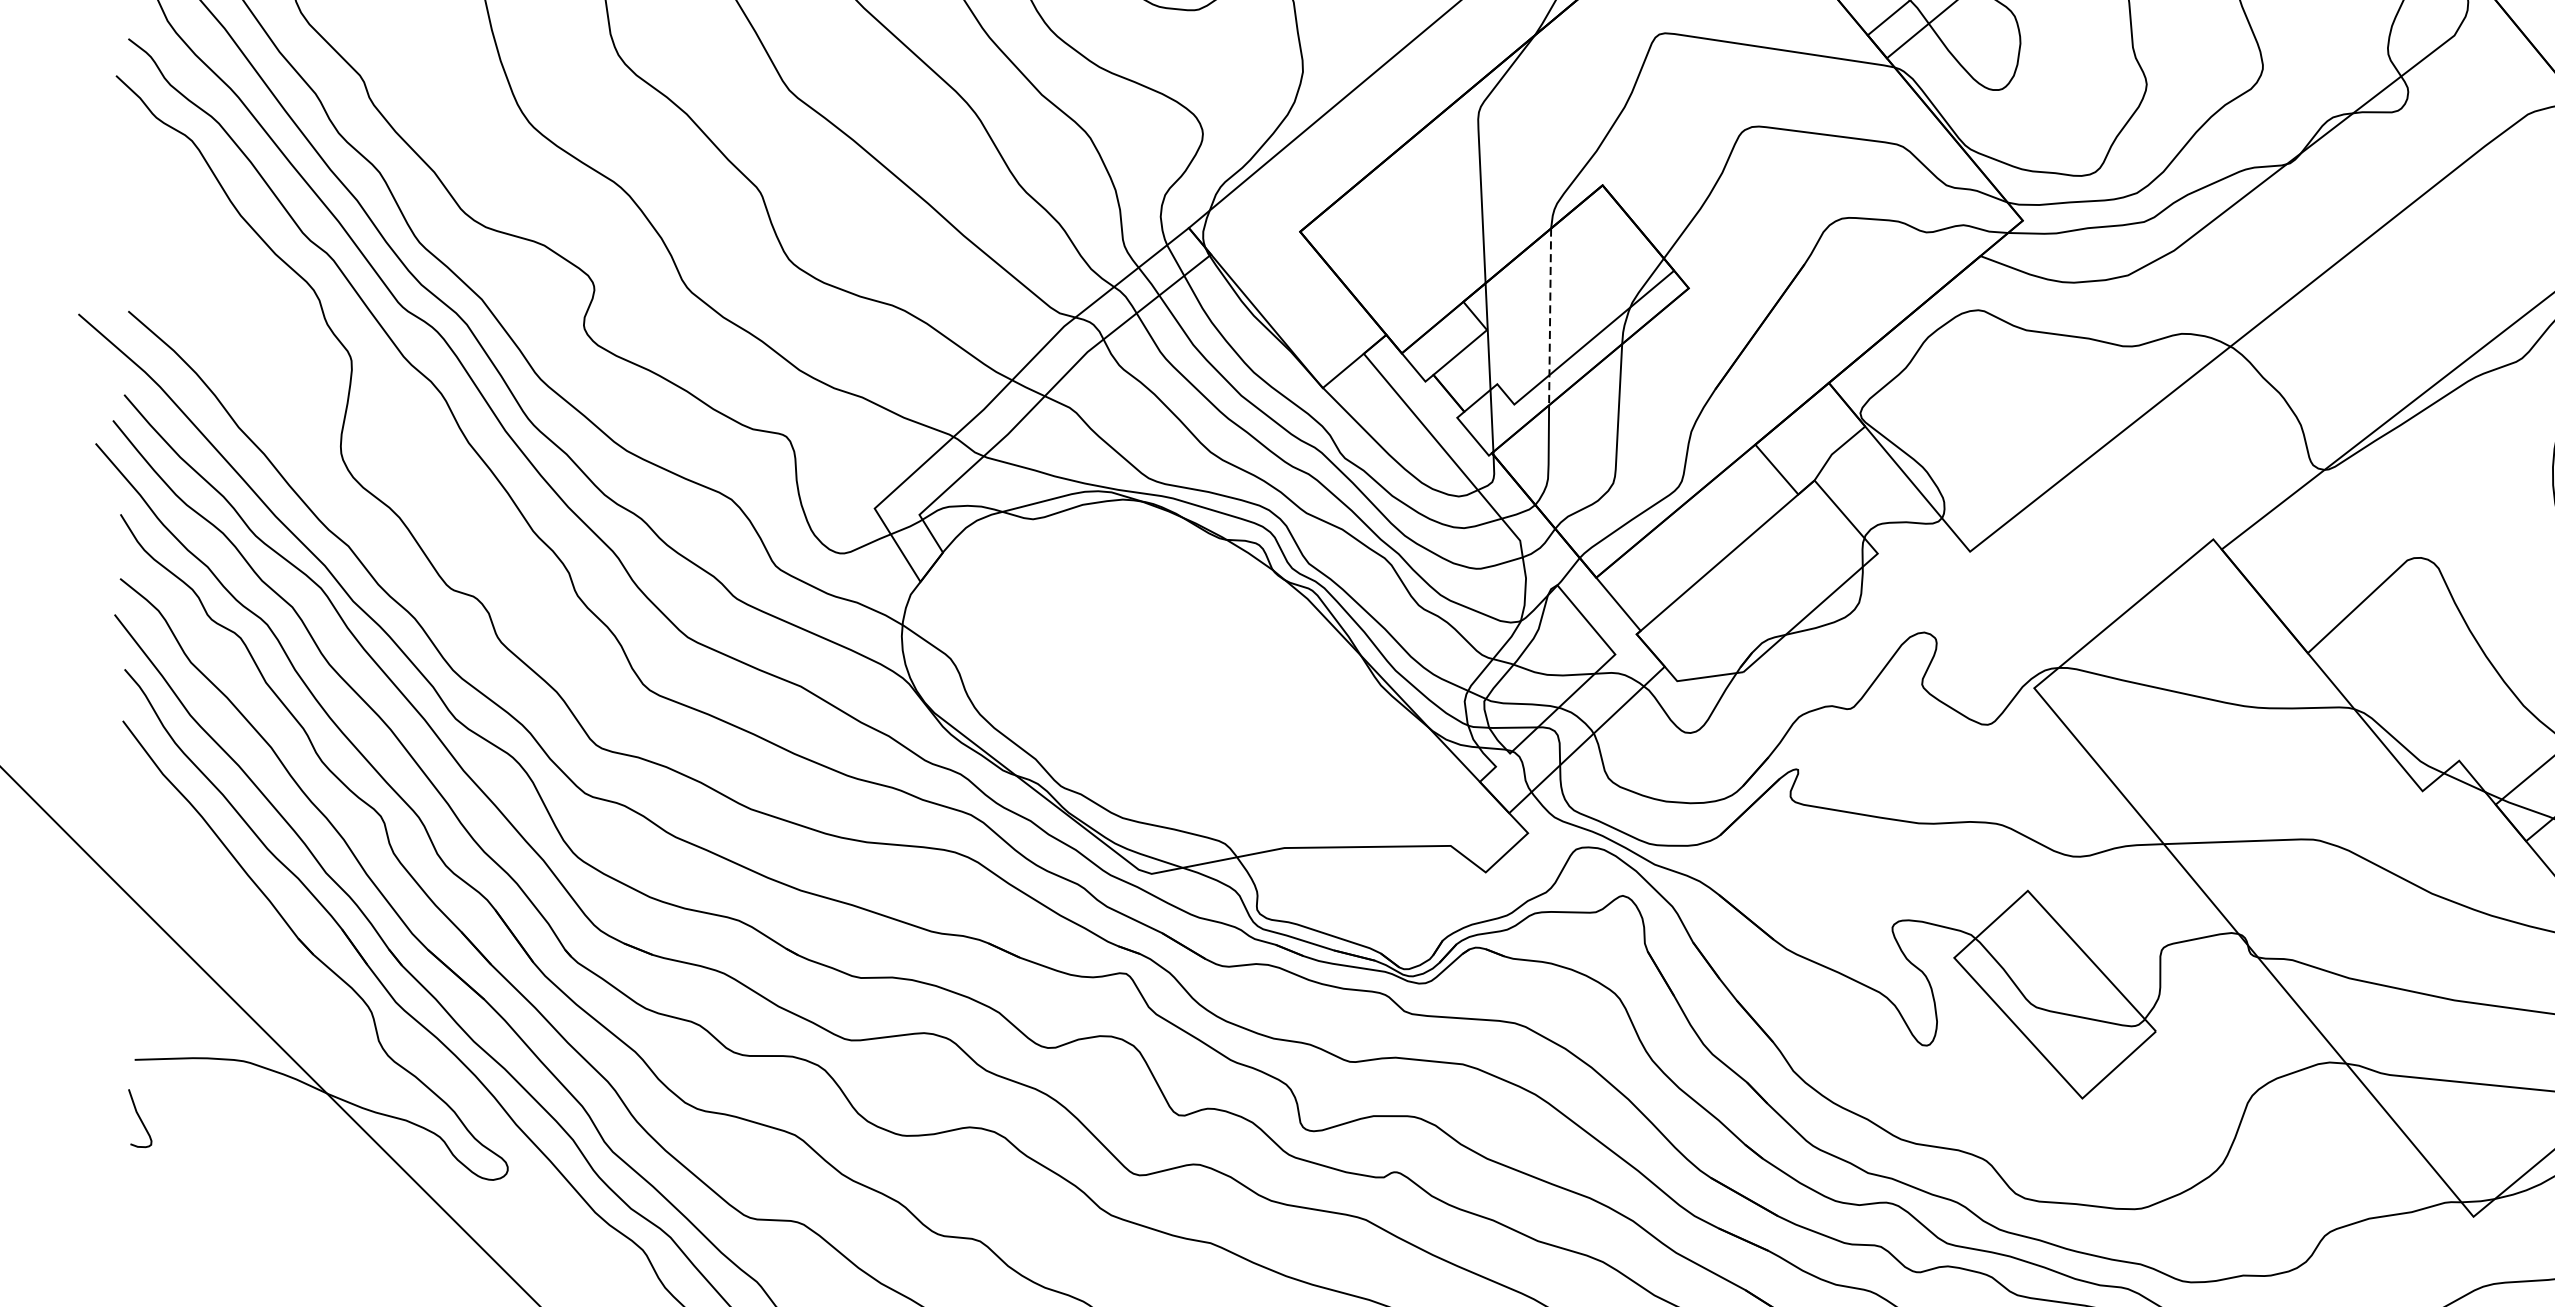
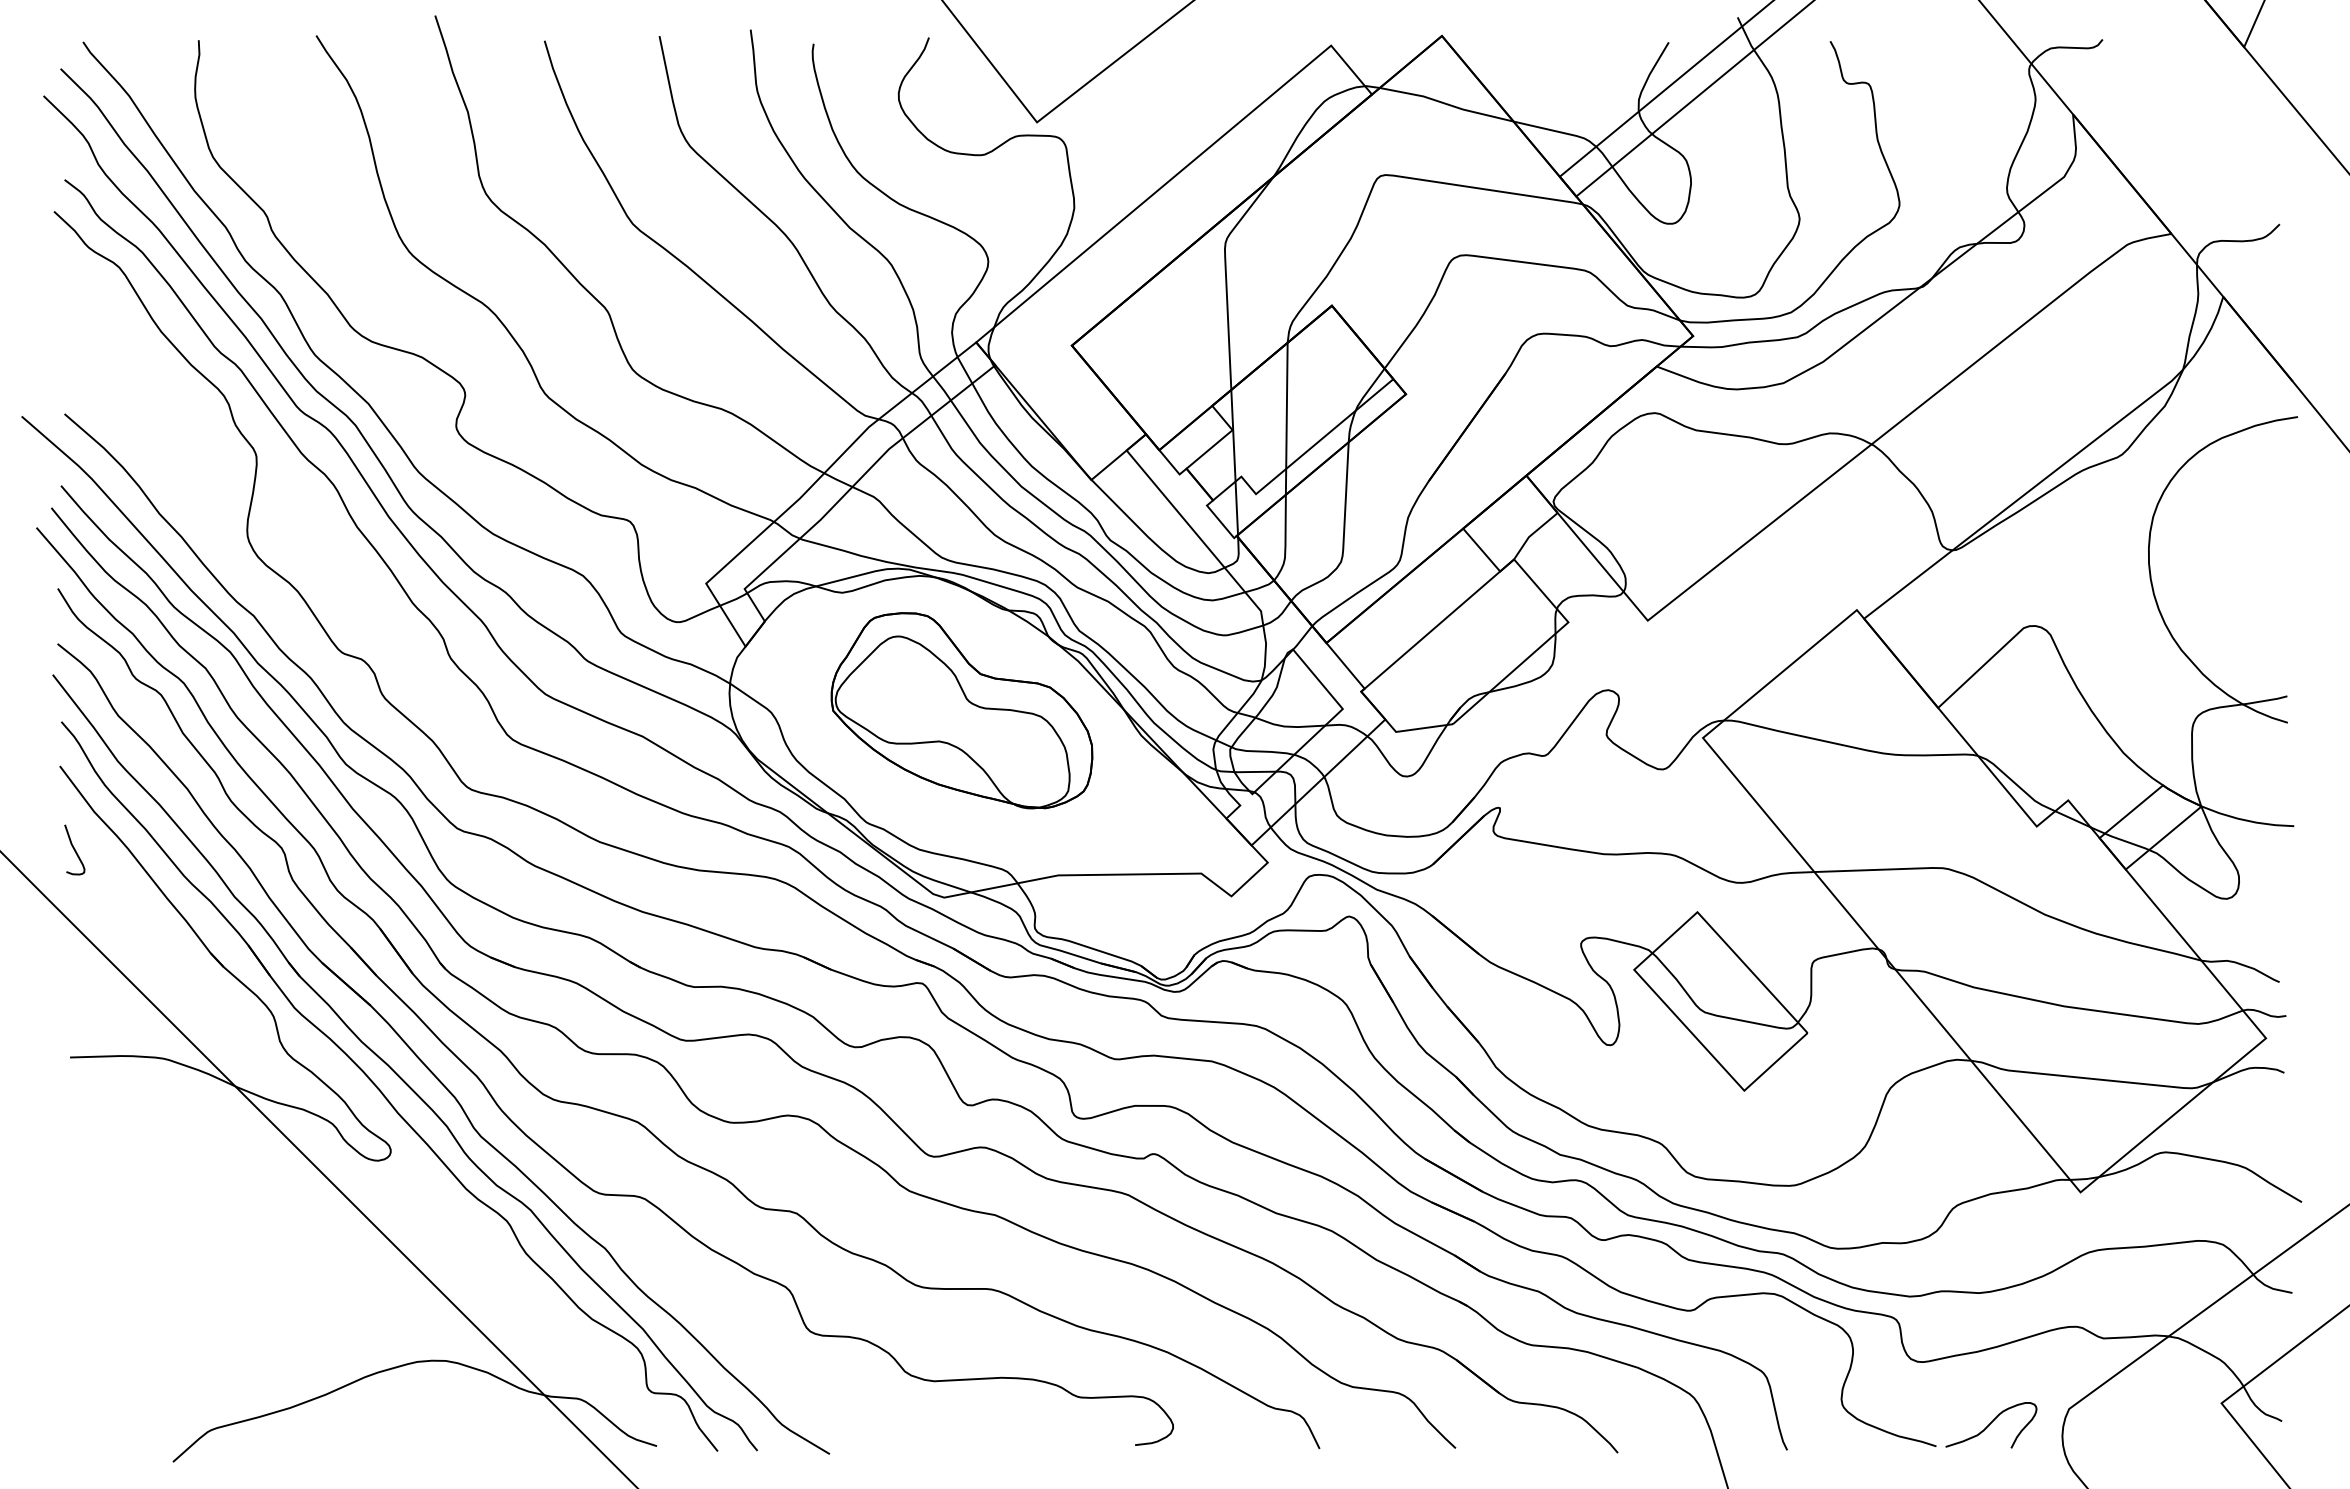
line: (1549, 316) -> (1286, 418), dashed -> solid
part: (1171, 656) -> (961, 710), added
curve: (139, 1118) -> (74, 849), moved

